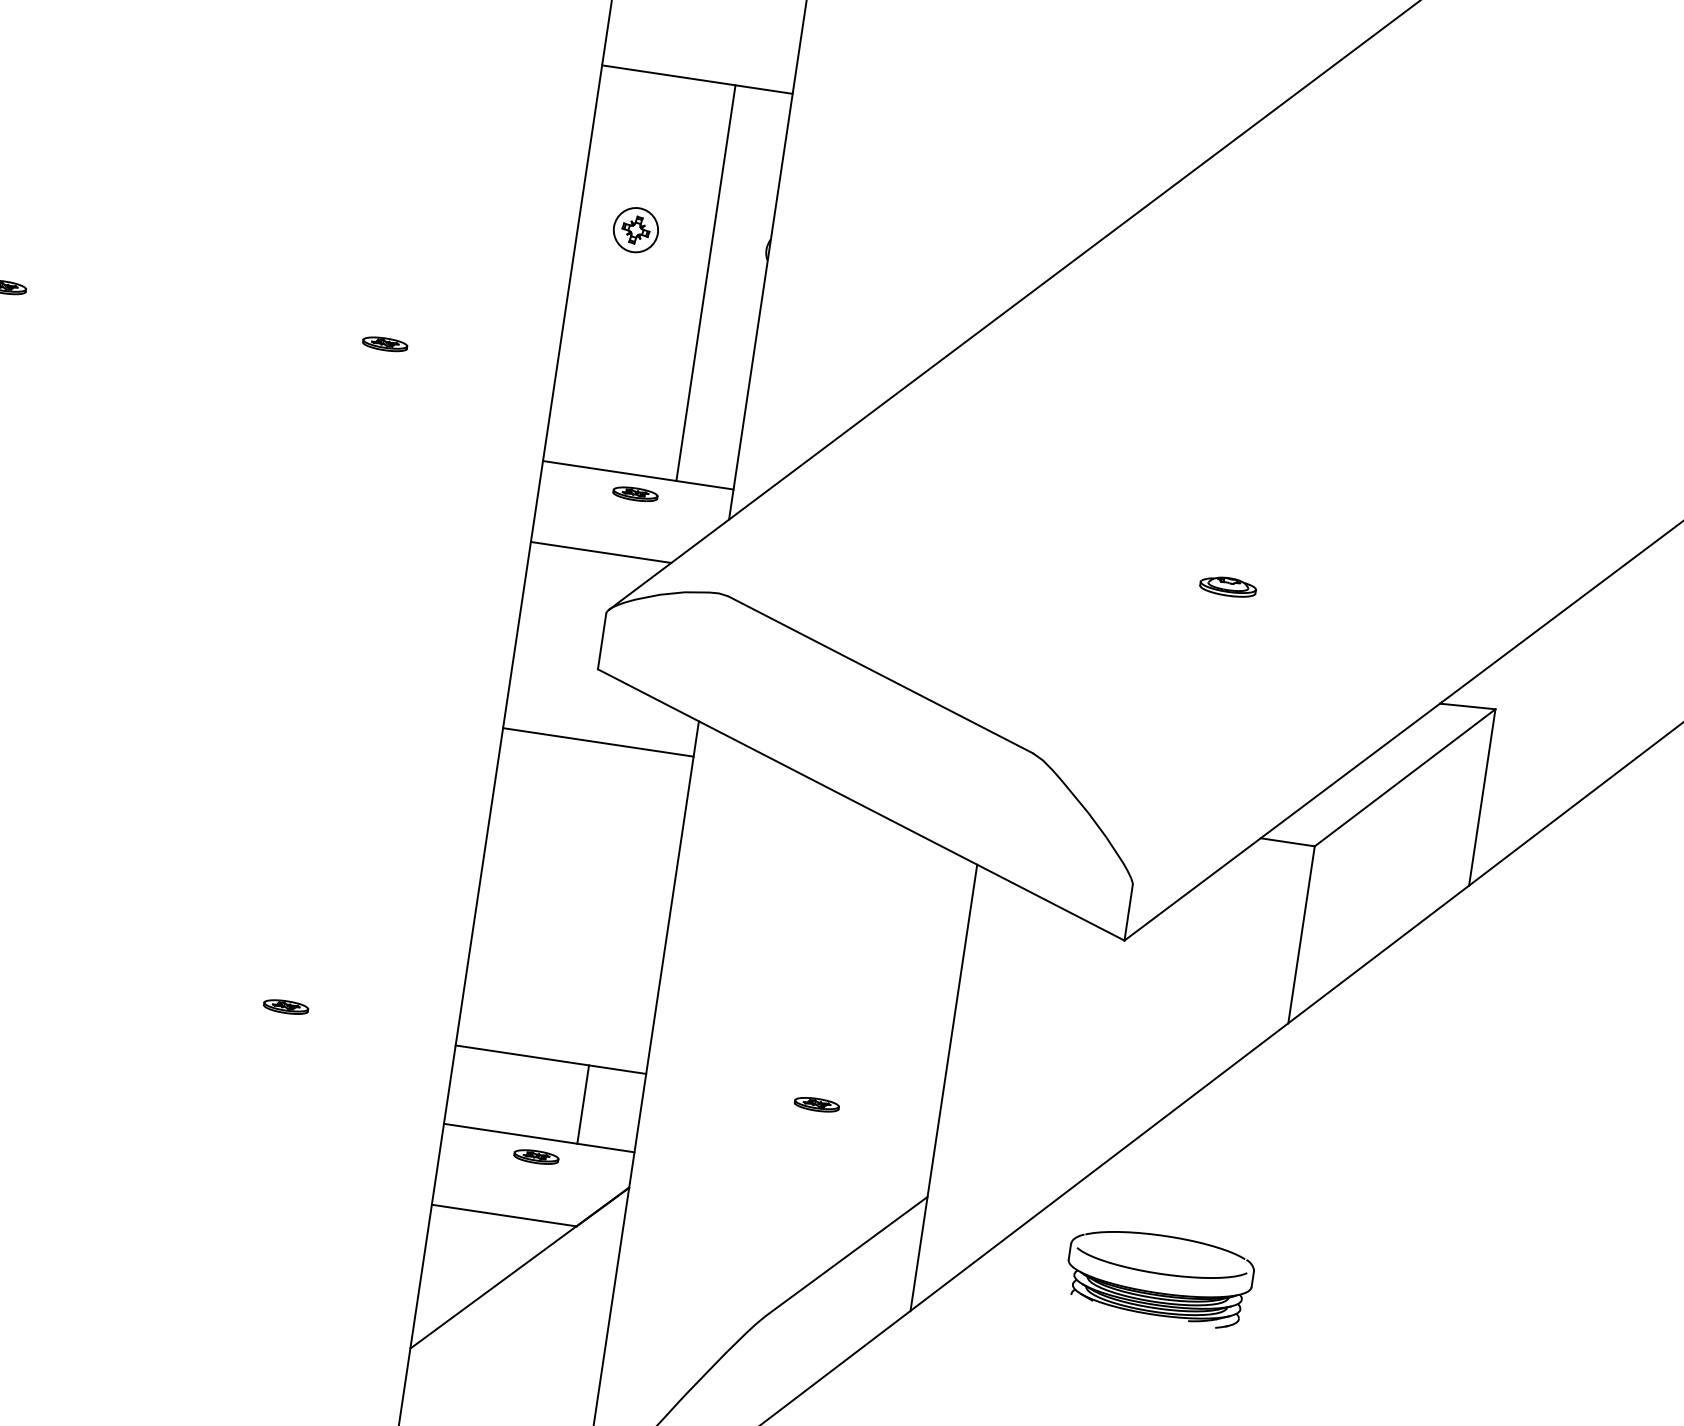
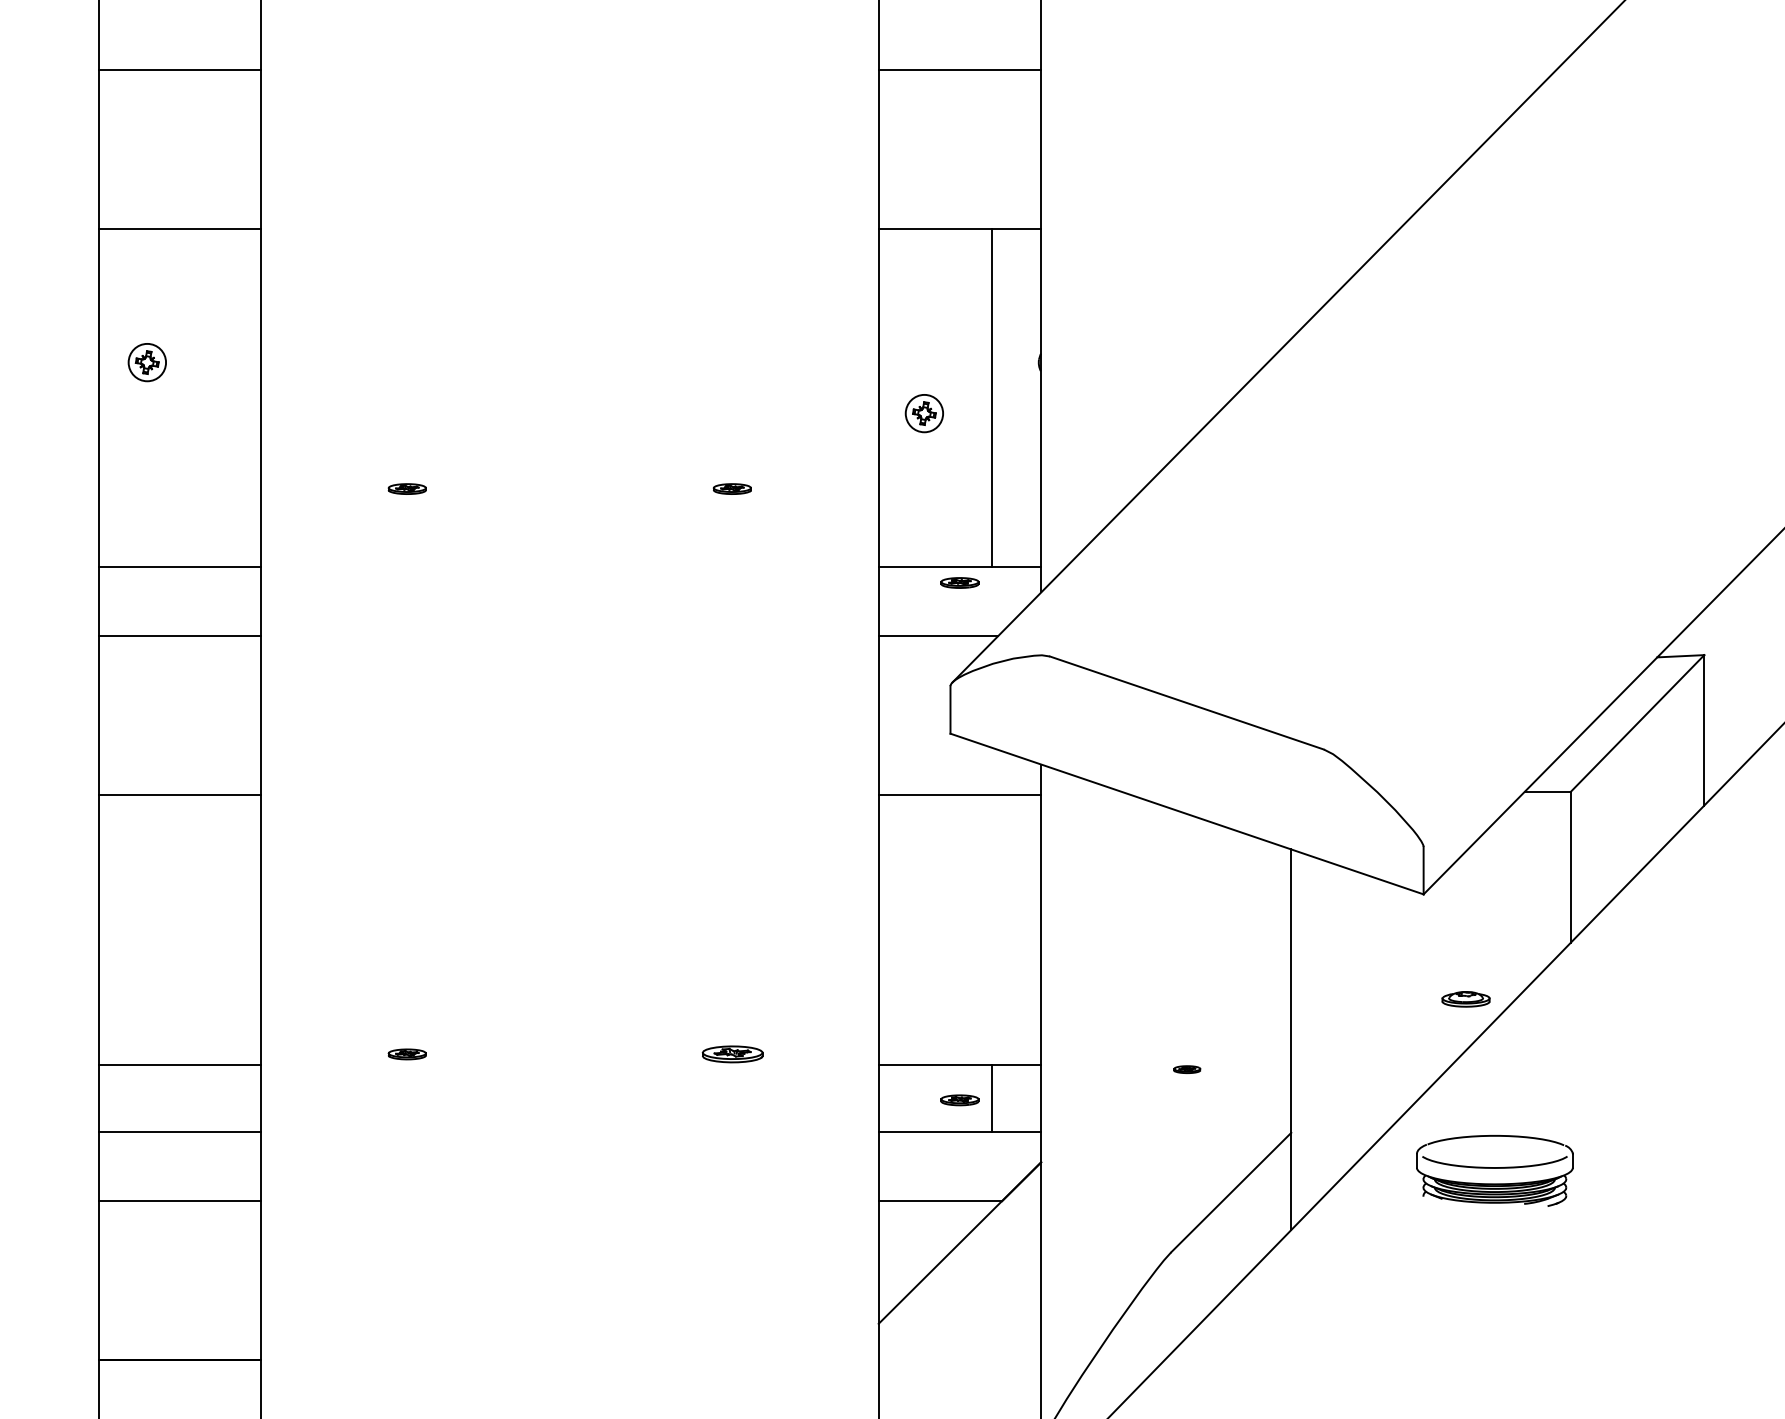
part: (634, 229) -> (923, 413), moved
part: (1227, 586) -> (1465, 999), moved
part: (284, 1007) -> (731, 1054), size x1.6
part: (815, 1104) -> (1186, 1069), size x0.7
part: (535, 1157) -> (959, 1100), moved

